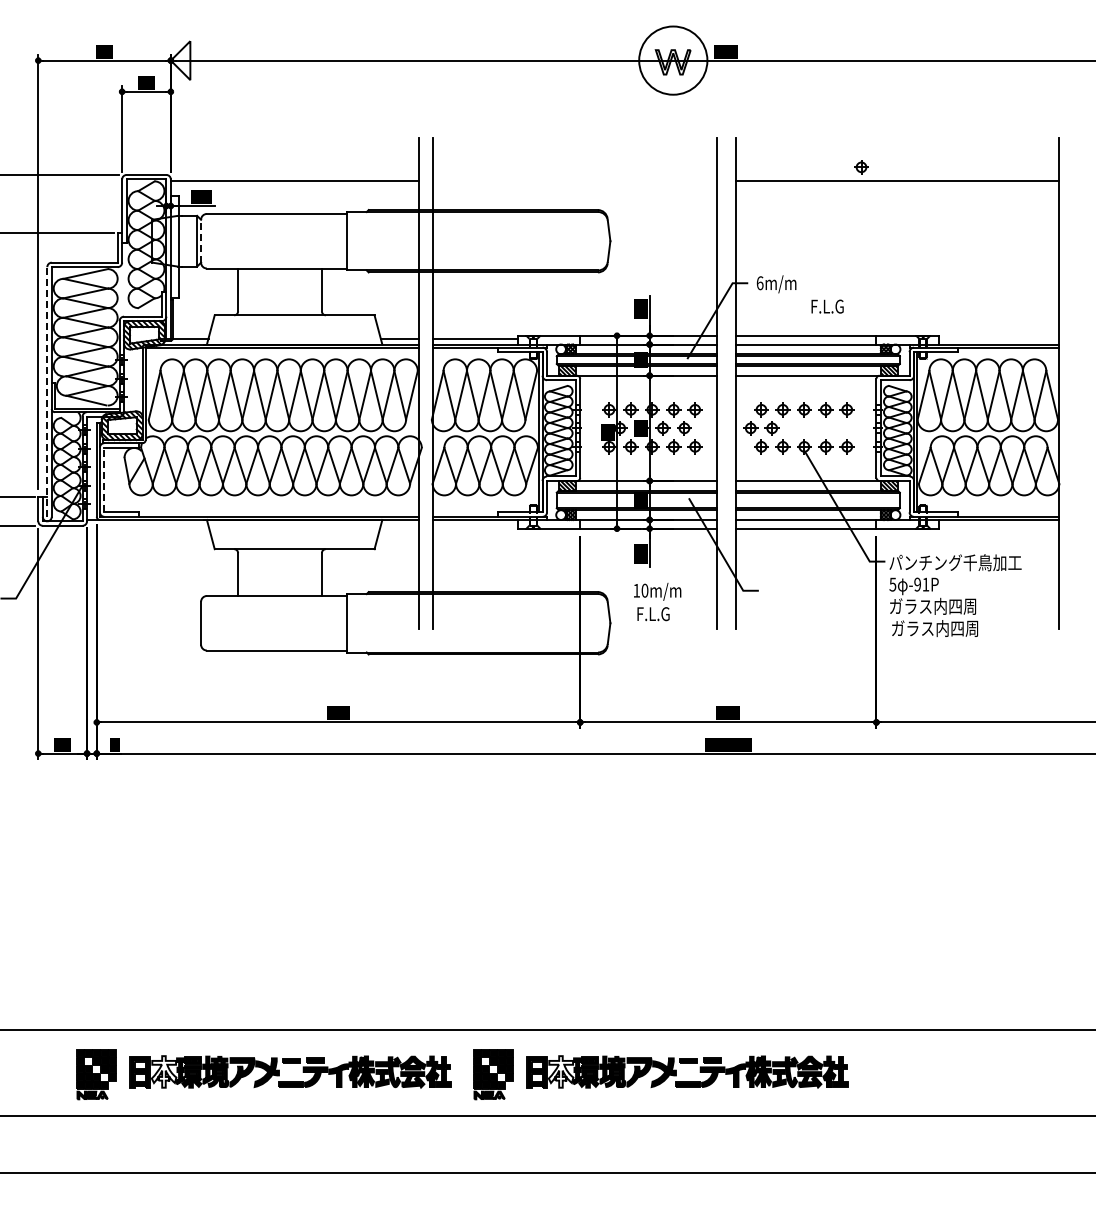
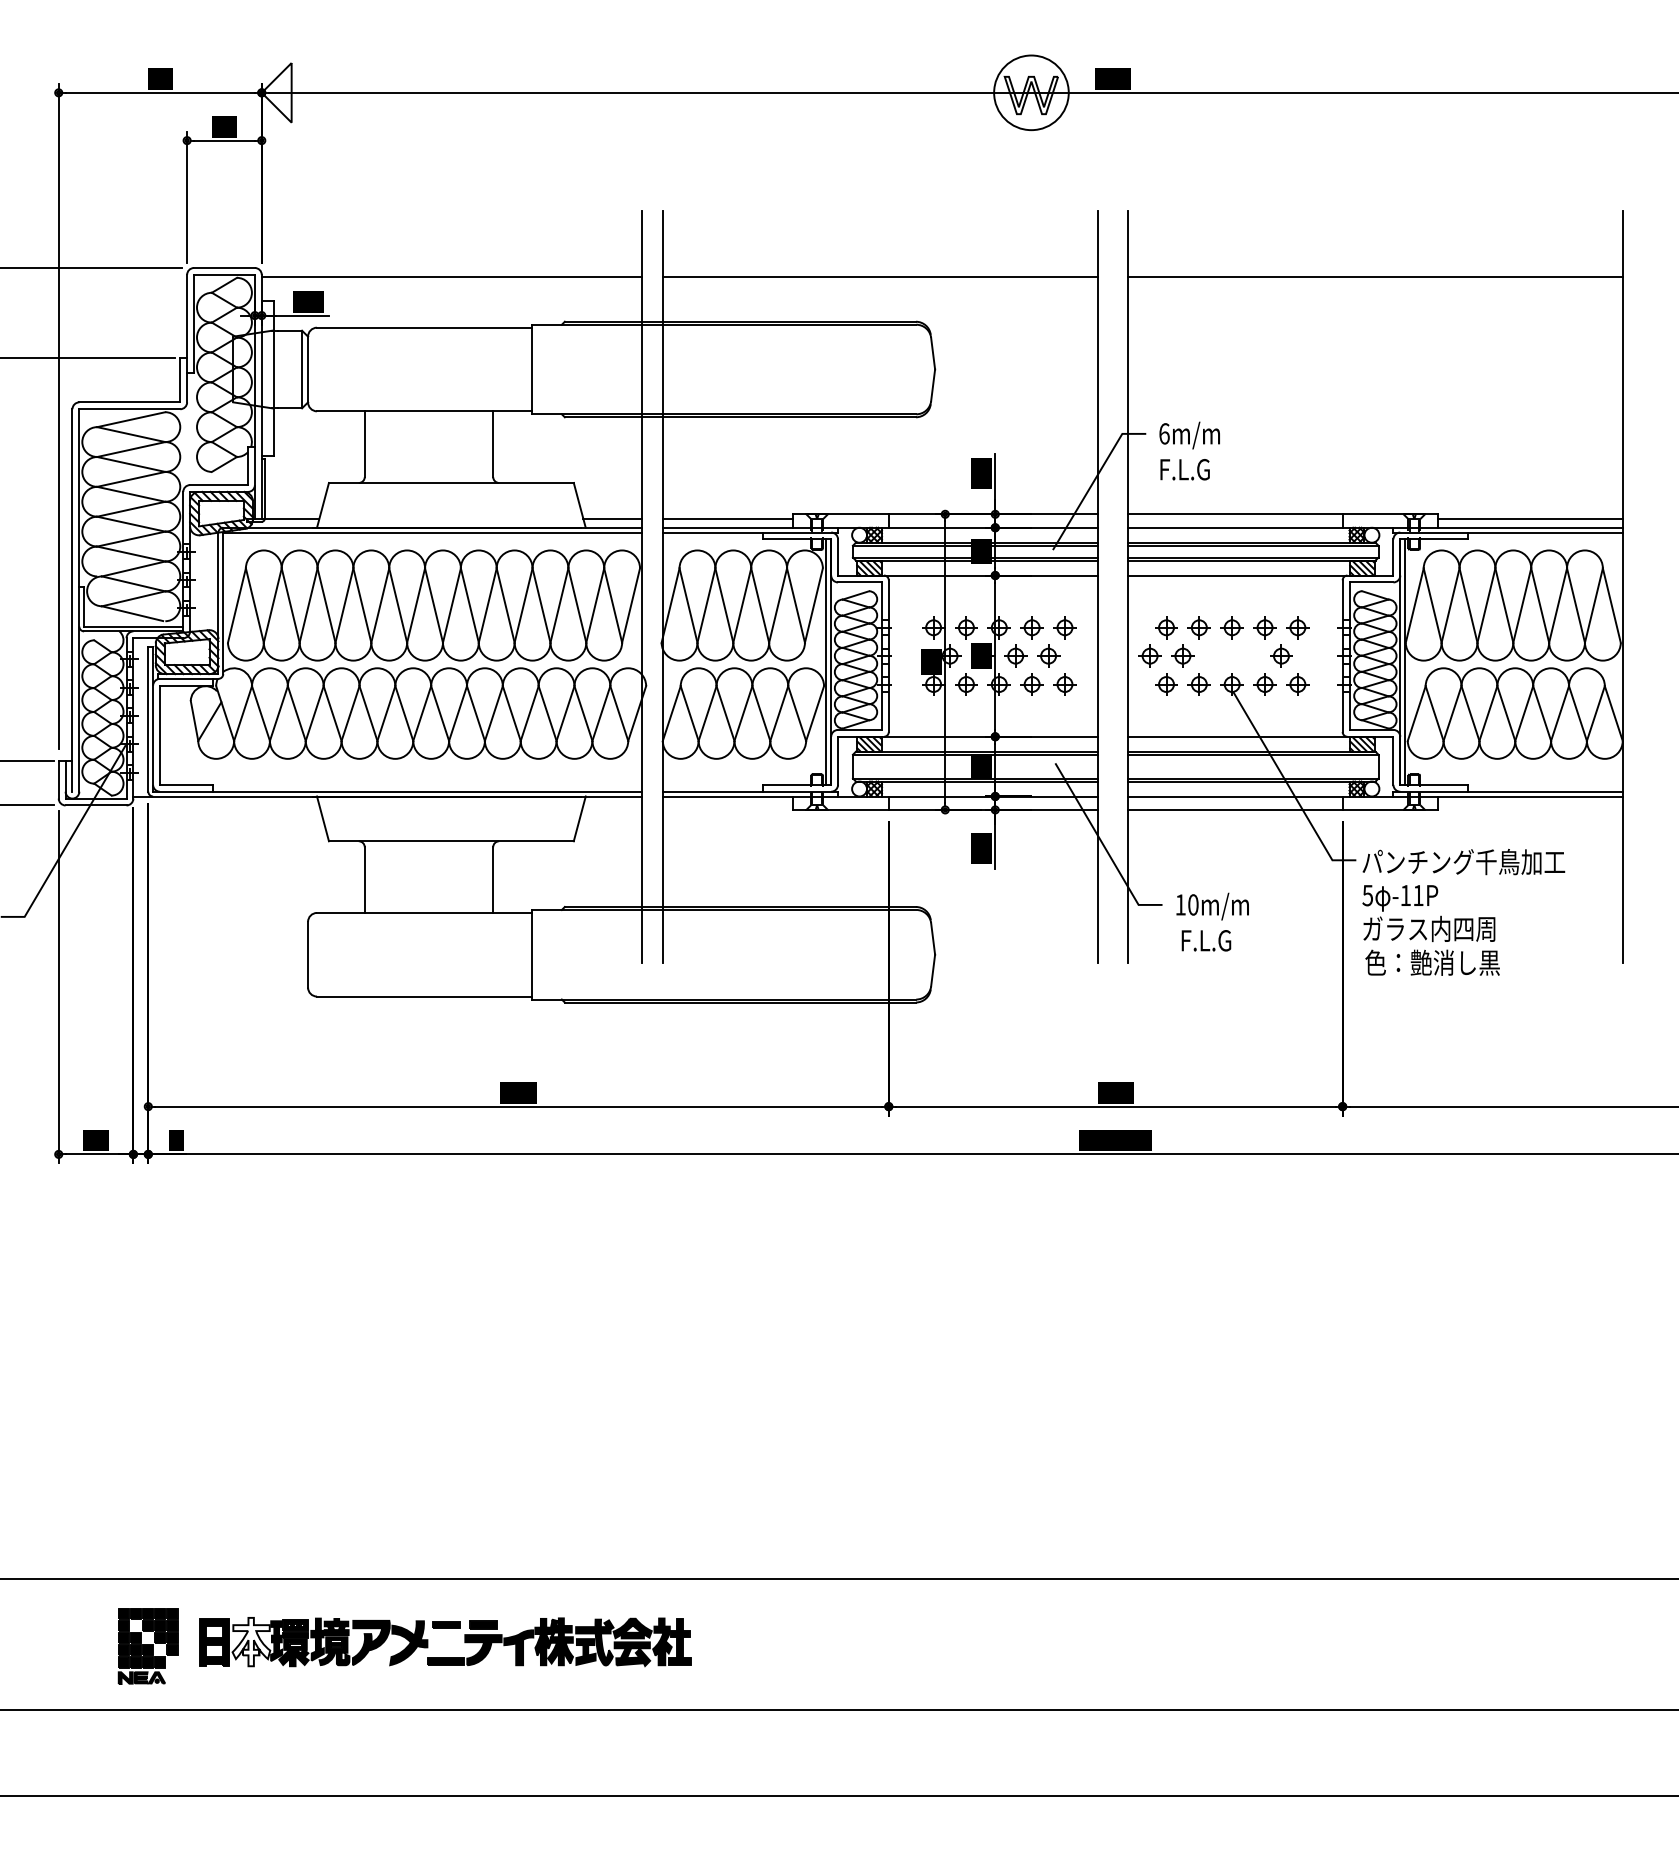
circle: (672, 60) -> (1030, 92), size x0.71
part: (861, 167) -> (1281, 656), moved
line: (574, 180) -> (880, 276), added
line: (201, 240) -> (308, 368), dashed -> solid
text: (827, 306) -> (1184, 469), moved
line: (998, 338) -> (1529, 518), added
line: (47, 392) -> (72, 601), dashed -> solid
line: (104, 479) -> (160, 734), dashed -> solid
text: (917, 584) -> (1405, 895), -91P -> -11P
text: (657, 602) -> (1212, 922), moved
text: (935, 628) -> (1433, 962), ガラス内四周 -> 色：艶消し黒
part: (660, 1074) -> (1011, 1645), removed

